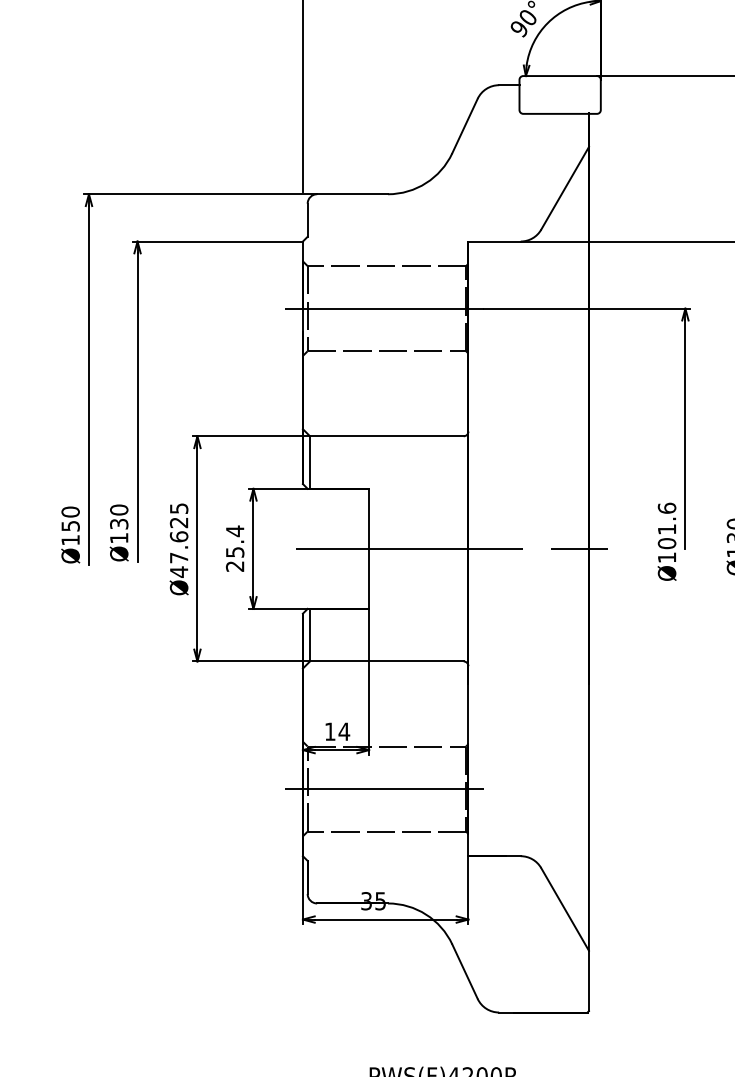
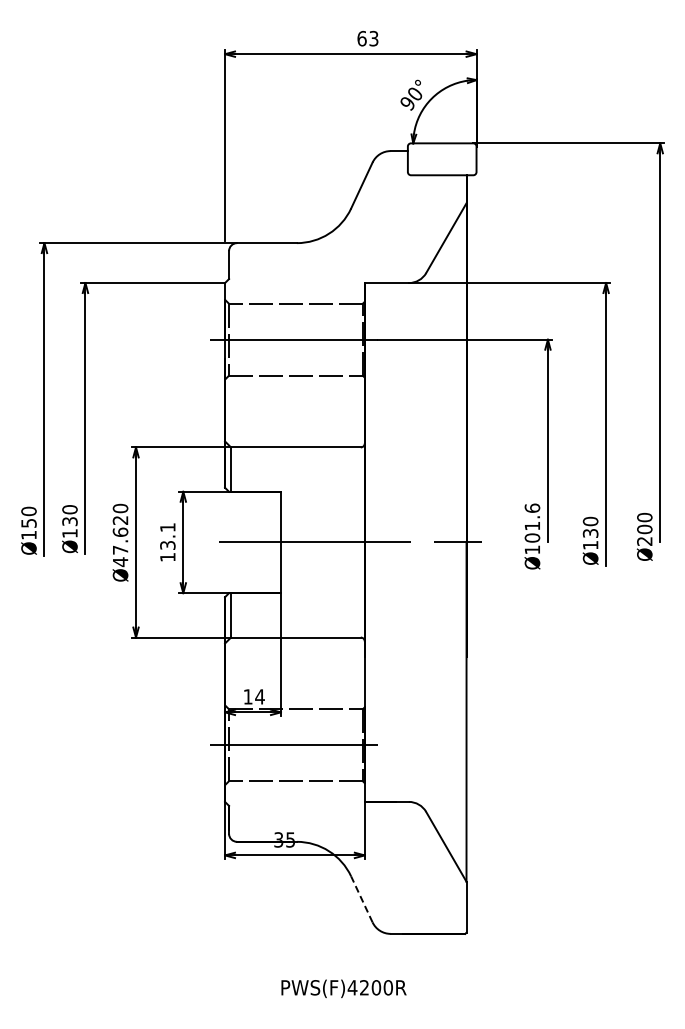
text: (179, 508) -> (120, 508), Ø47.625 -> Ø47.620
text: (234, 547) -> (167, 541), 25.4 -> 13.1
line: (464, 970) -> (361, 898), solid -> dashed

